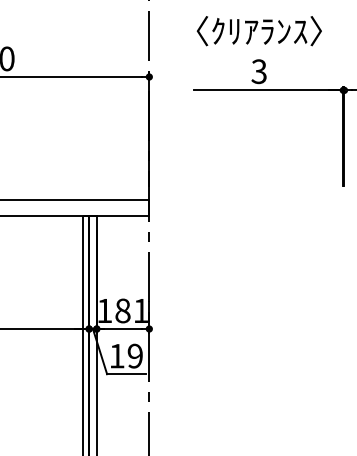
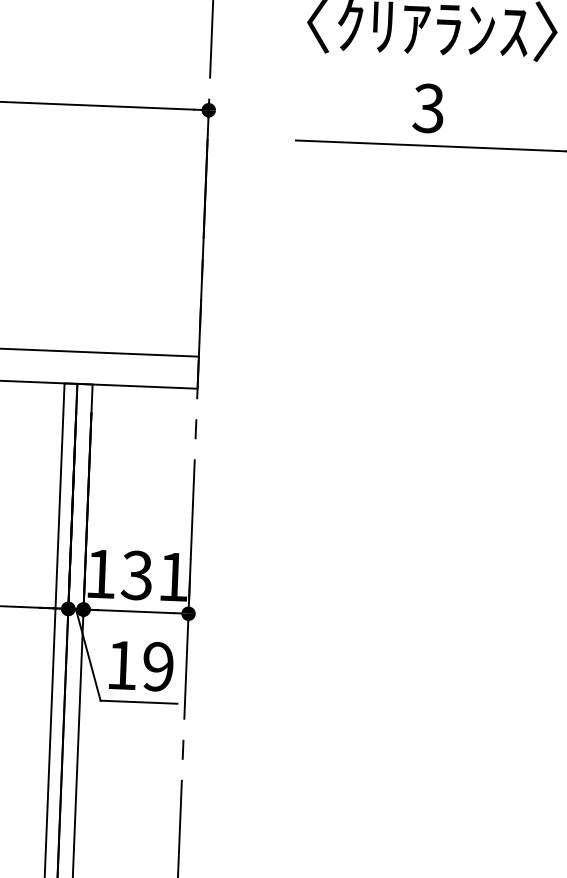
text: (122, 310) -> (136, 574), 181 -> 131

